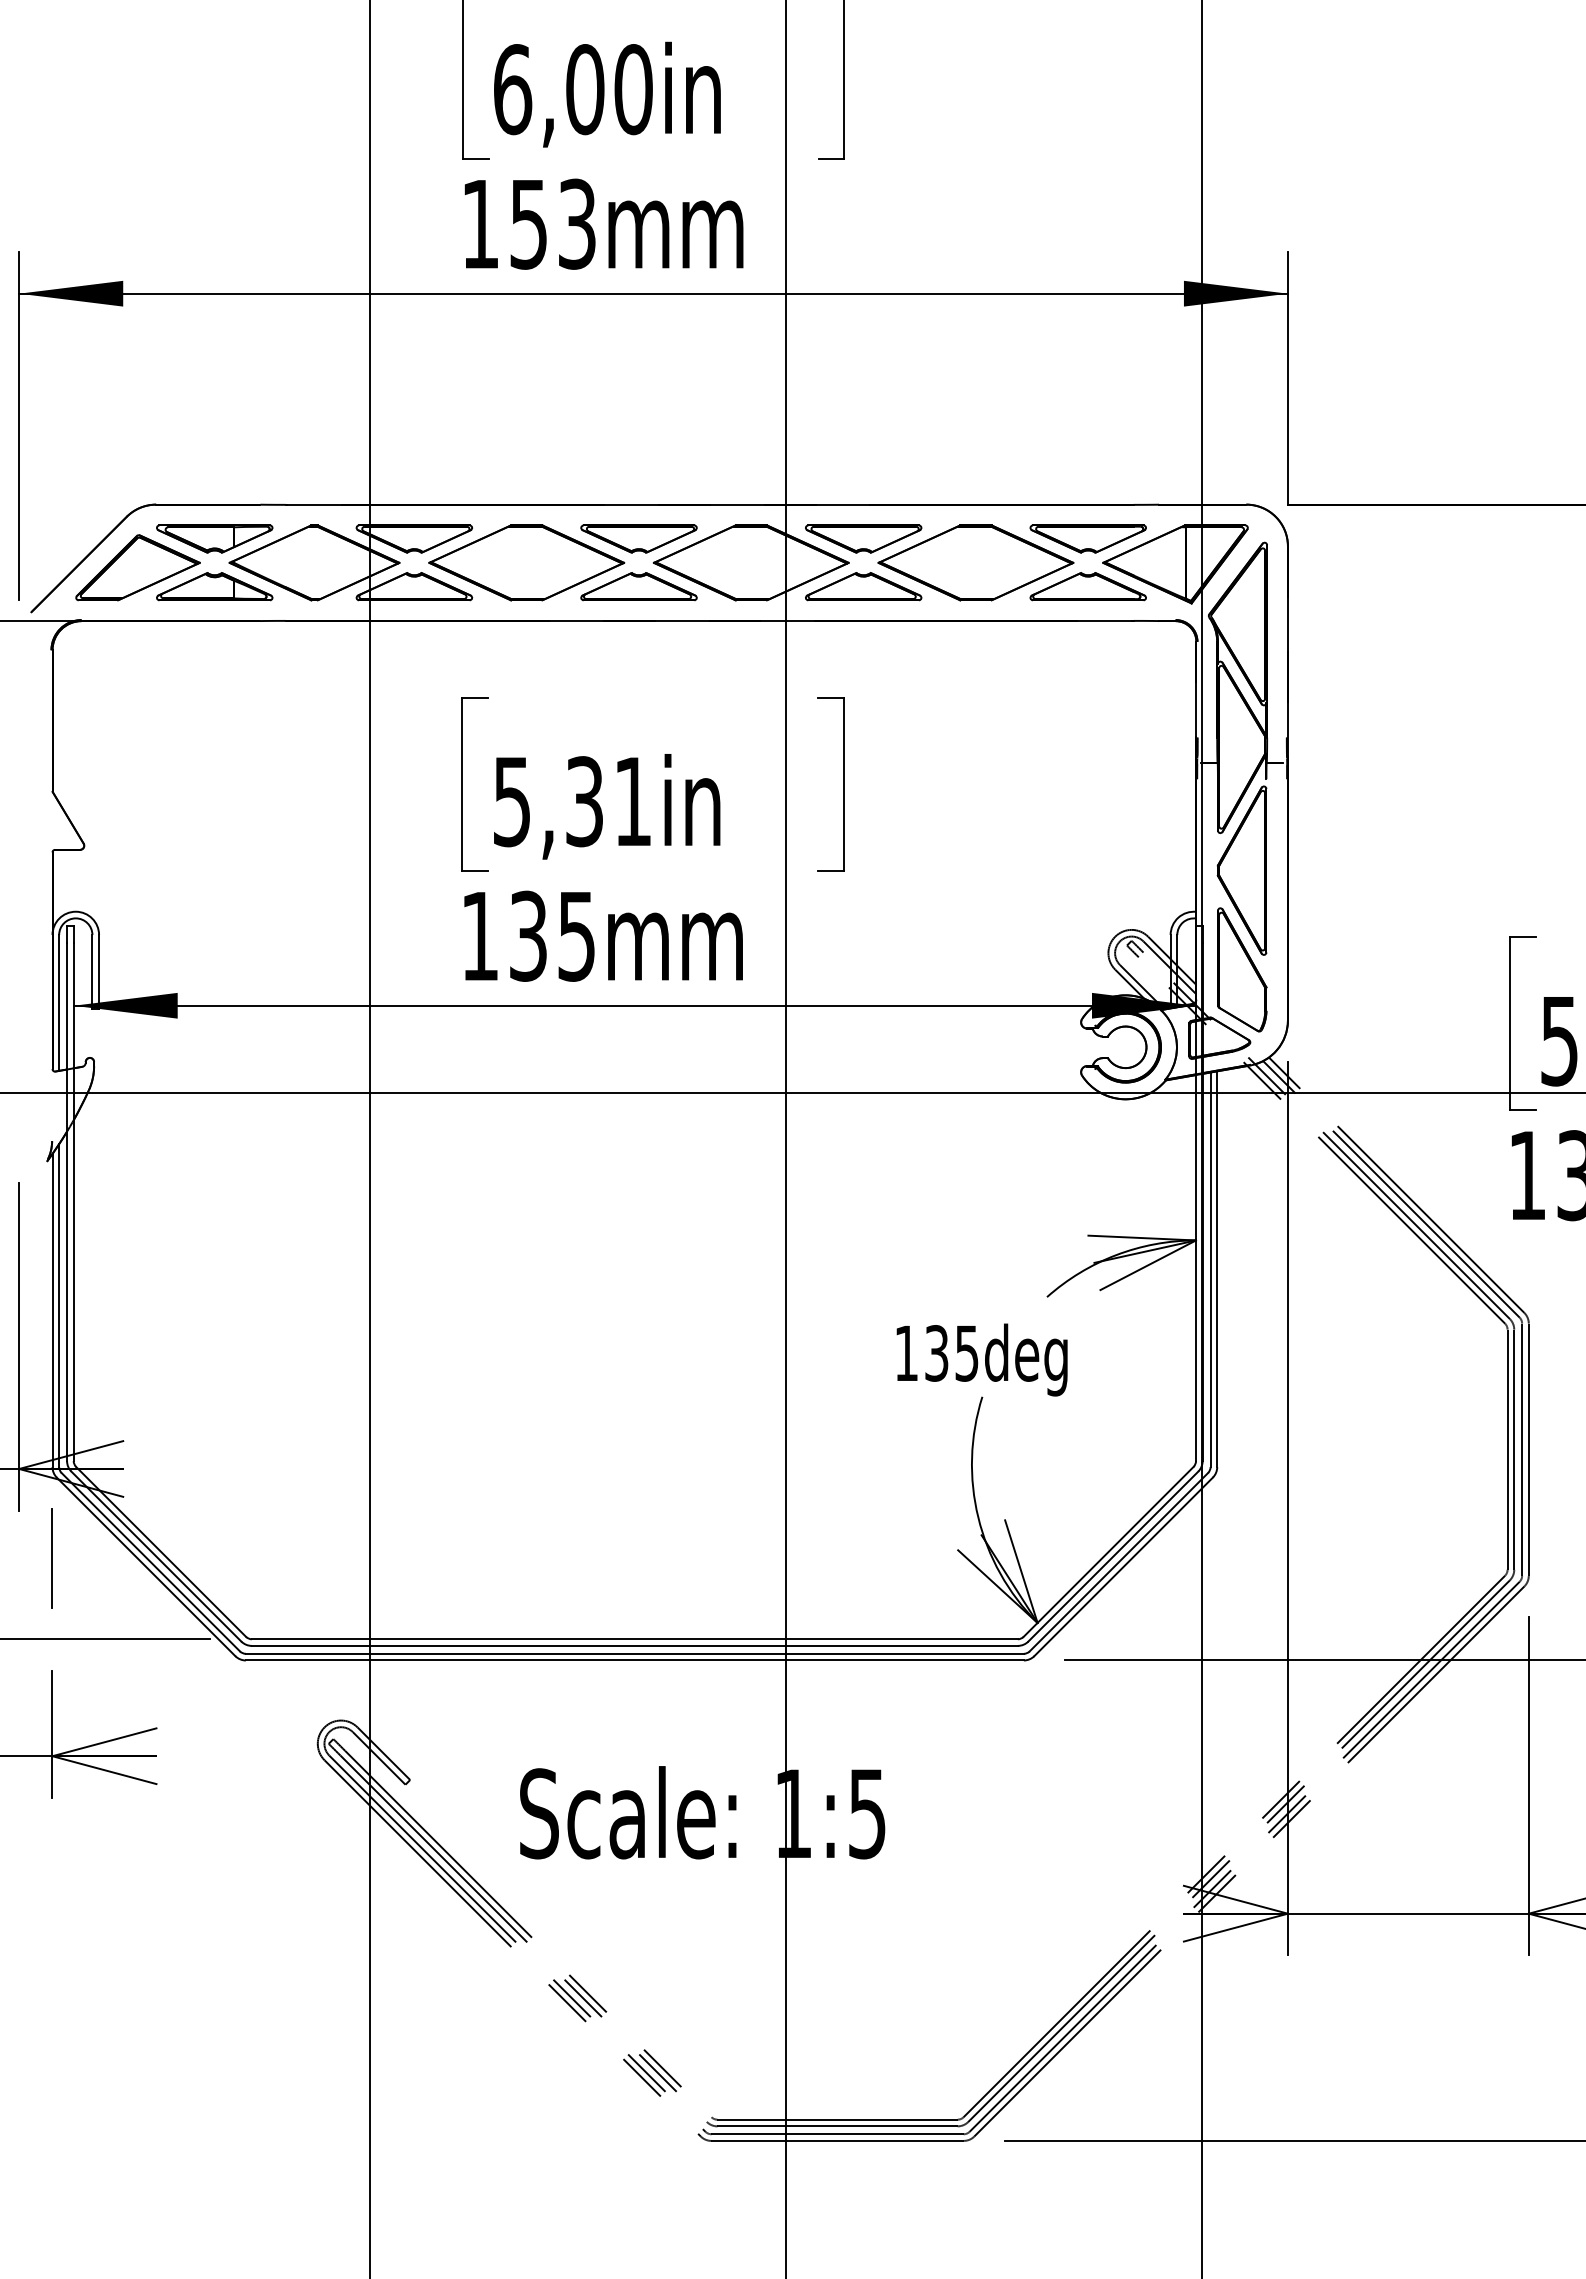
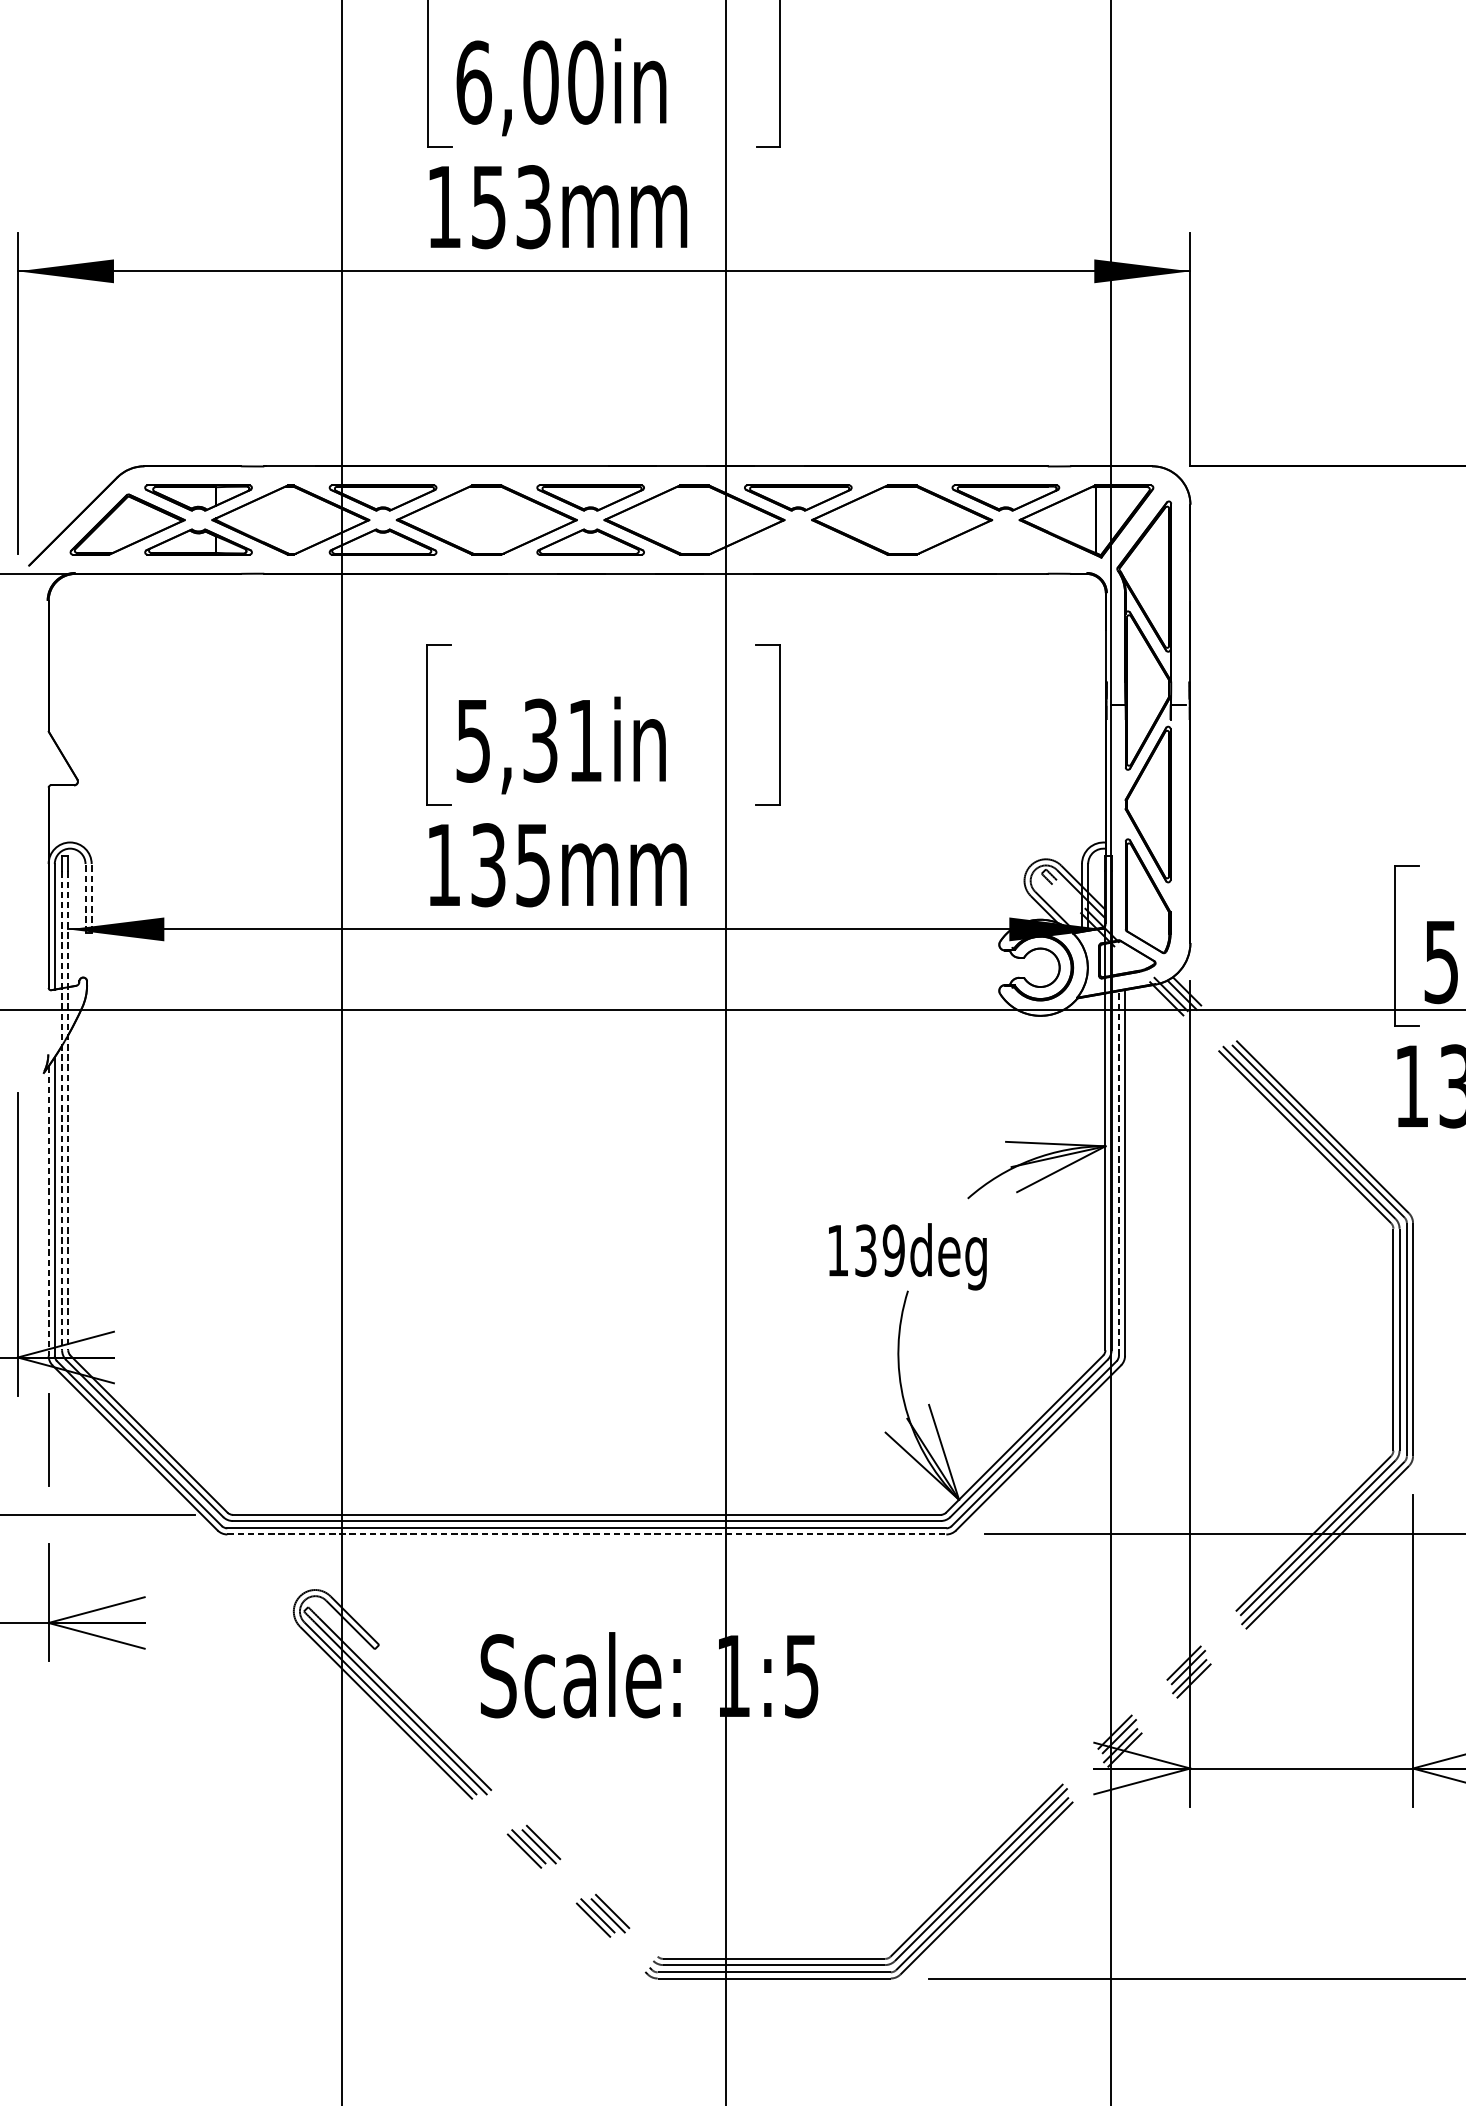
part: (863, 586) -> (798, 541), removed
part: (1087, 586) -> (1005, 541), removed
line: (92, 971) -> (85, 897), solid -> dashed
line: (99, 971) -> (92, 897), solid -> dashed
line: (67, 1202) -> (62, 1111), solid -> dashed
line: (73, 1202) -> (68, 1111), solid -> dashed
line: (1210, 1269) -> (1118, 1173), solid -> dashed
line: (52, 1310) -> (48, 1211), solid -> dashed
text: (966, 1353) -> (893, 1250), 135deg -> 139deg
line: (634, 1660) -> (586, 1534), solid -> dashed

